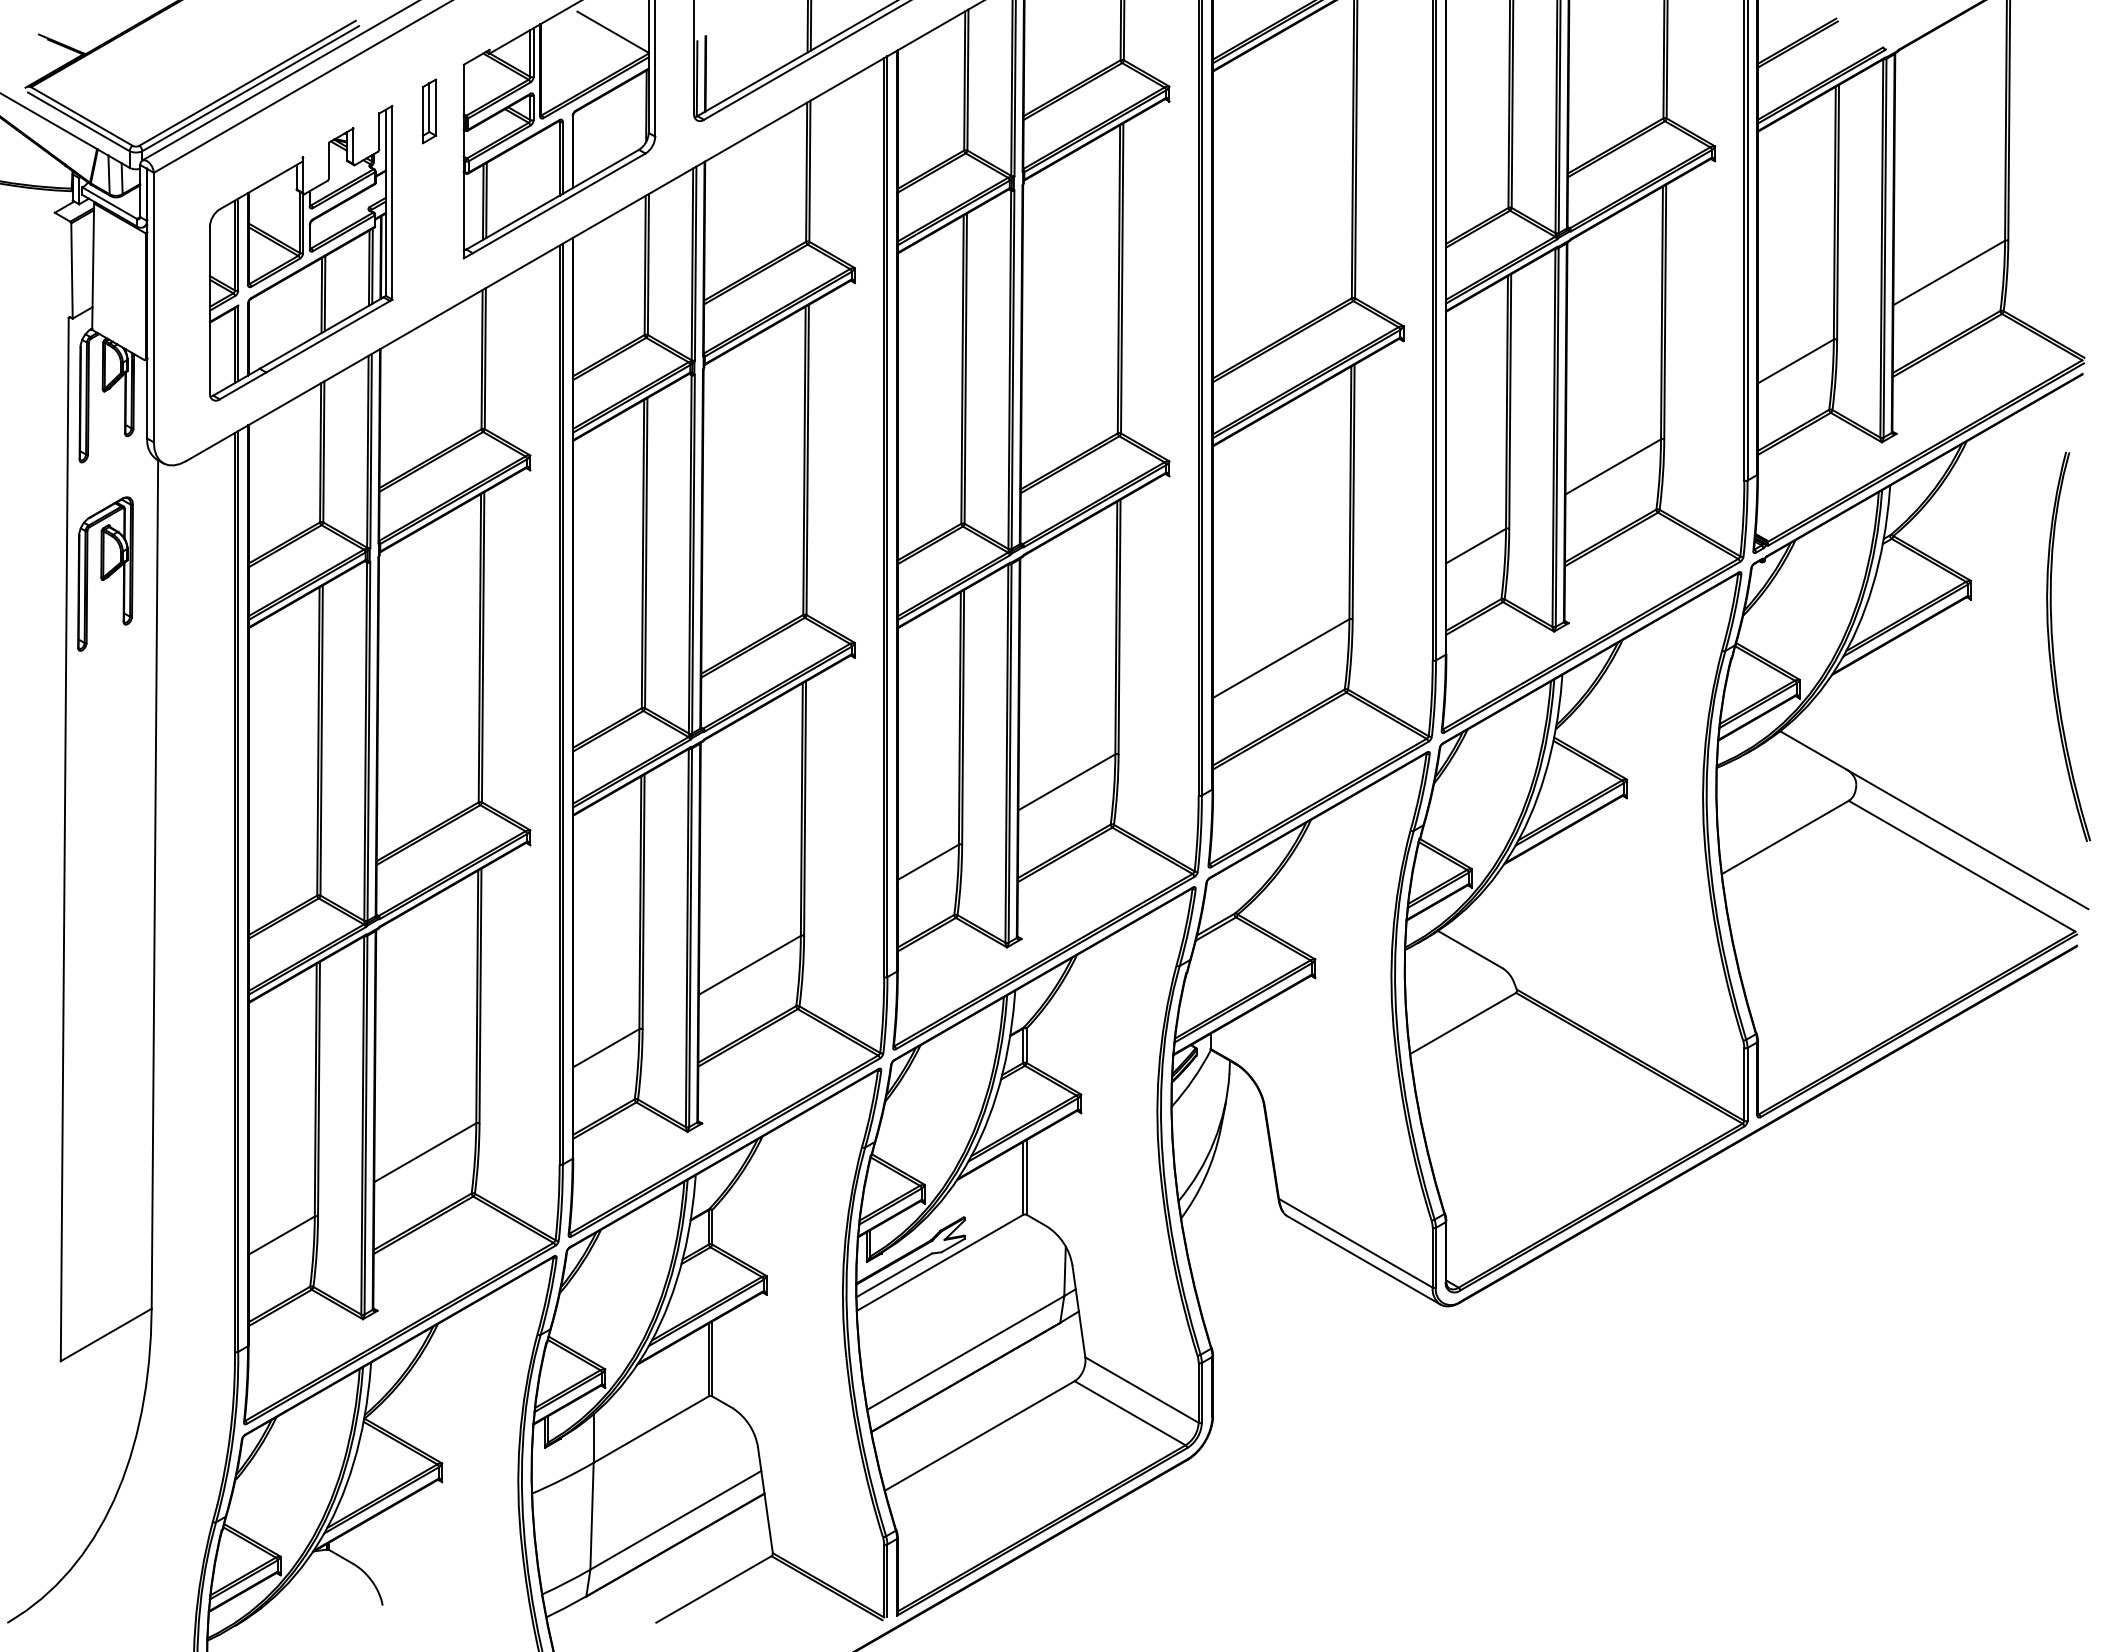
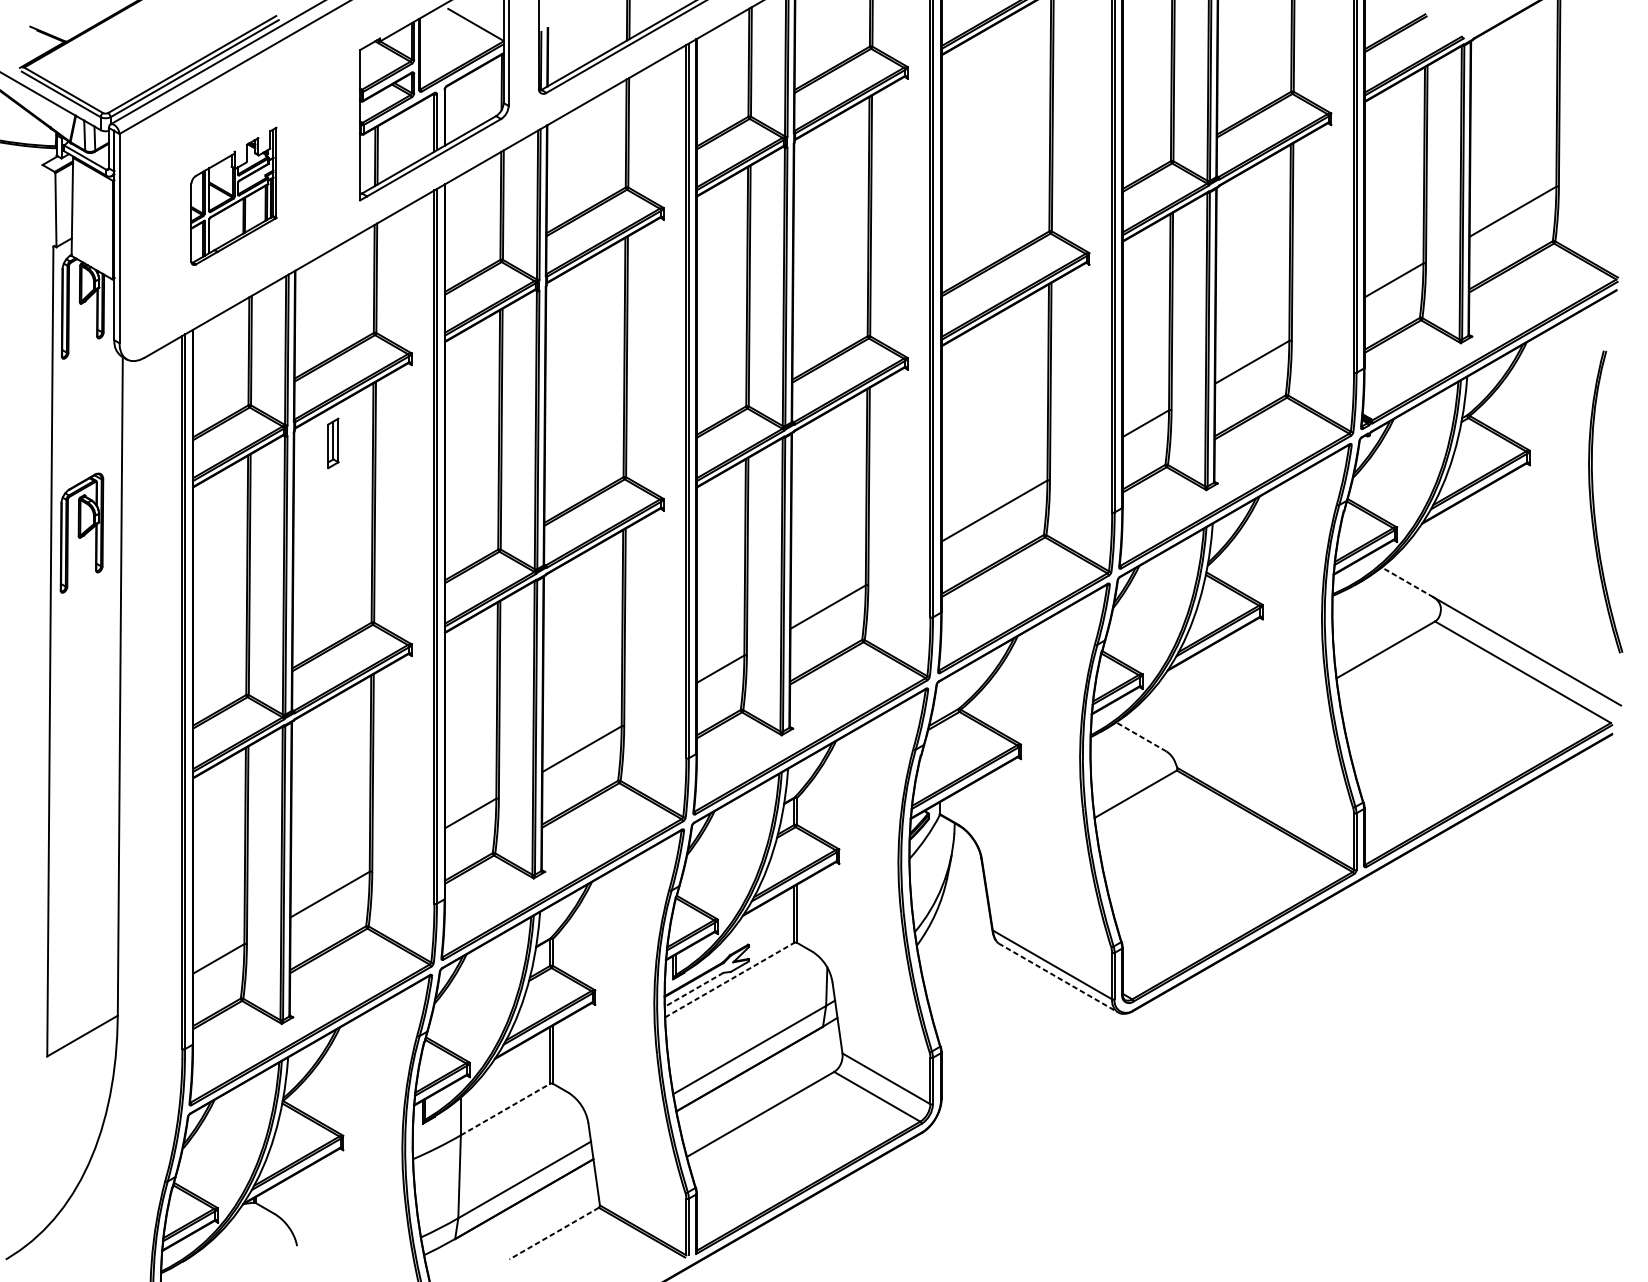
part: (428, 111) -> (332, 443), moved
part: (301, 252) -> (234, 195), size x0.6
part: (105, 573) -> (81, 532), moved
line: (1813, 750) -> (1407, 582), solid -> dashed
line: (1469, 949) -> (1140, 736), solid -> dashed
line: (1363, 1260) -> (1058, 978), solid -> dashed
line: (940, 1262) -> (730, 979), solid -> dashed
line: (894, 1275) -> (694, 989), solid -> dashed
line: (651, 1429) -> (505, 1109), solid -> dashed
line: (713, 1589) -> (553, 1233), solid -> dashed

